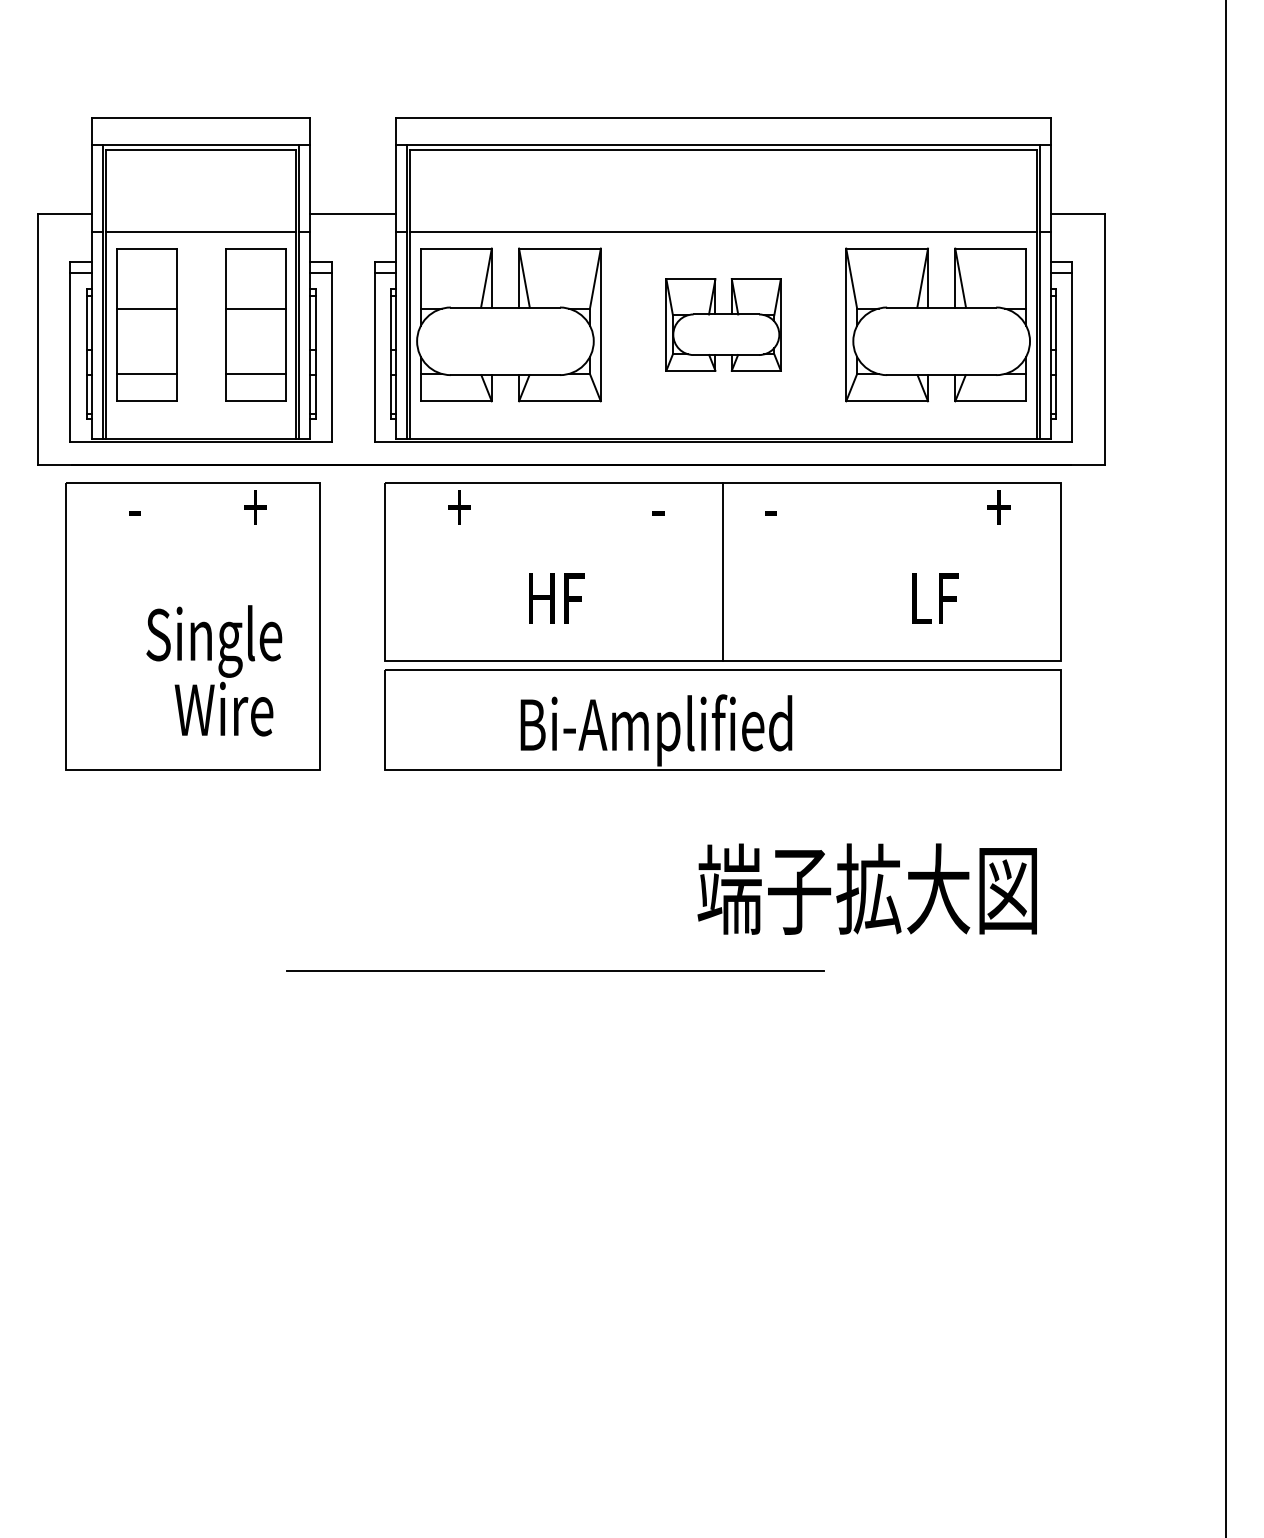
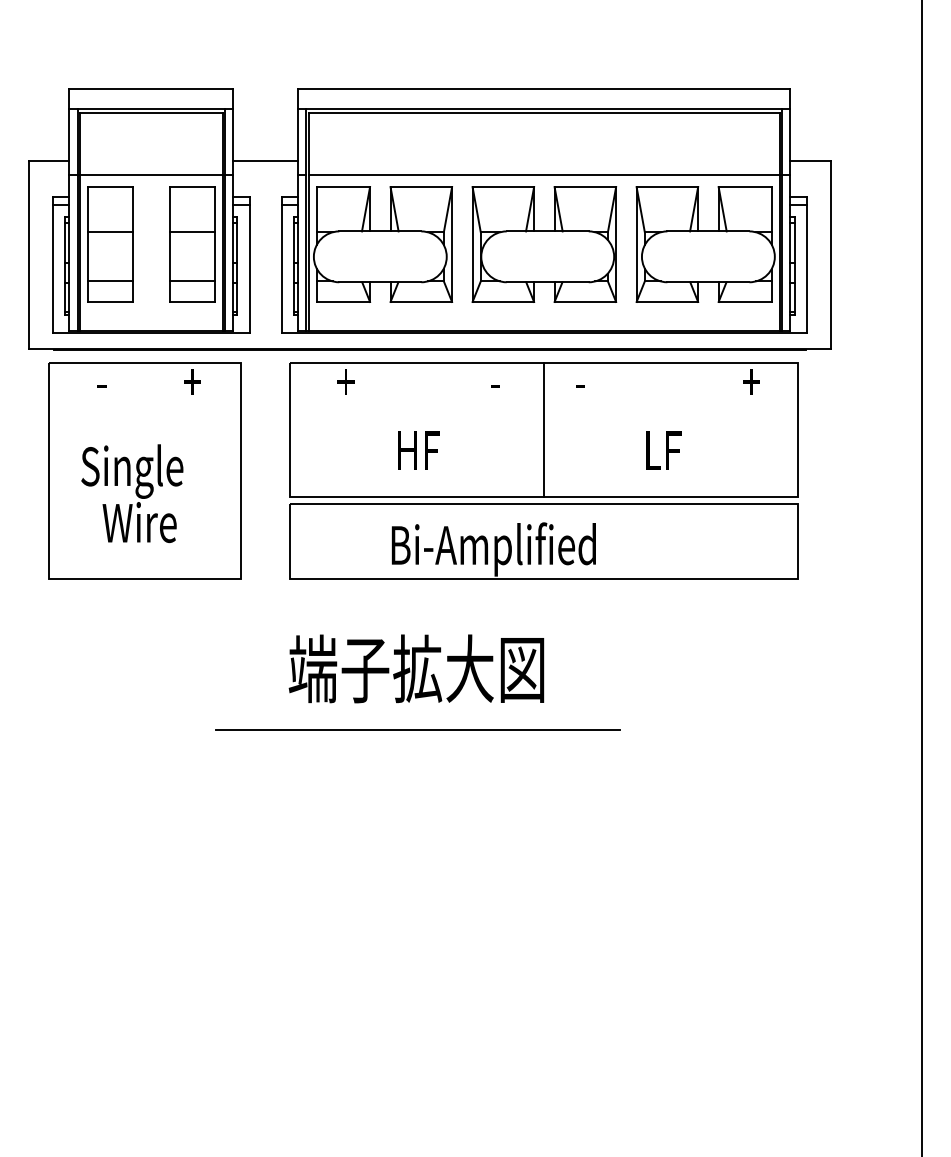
part: (723, 324) -> (544, 244), size x1.67
text: (935, 598) -> (663, 450), moved
text: (214, 670) -> (132, 493), moved
text: (867, 888) -> (416, 668), moved

